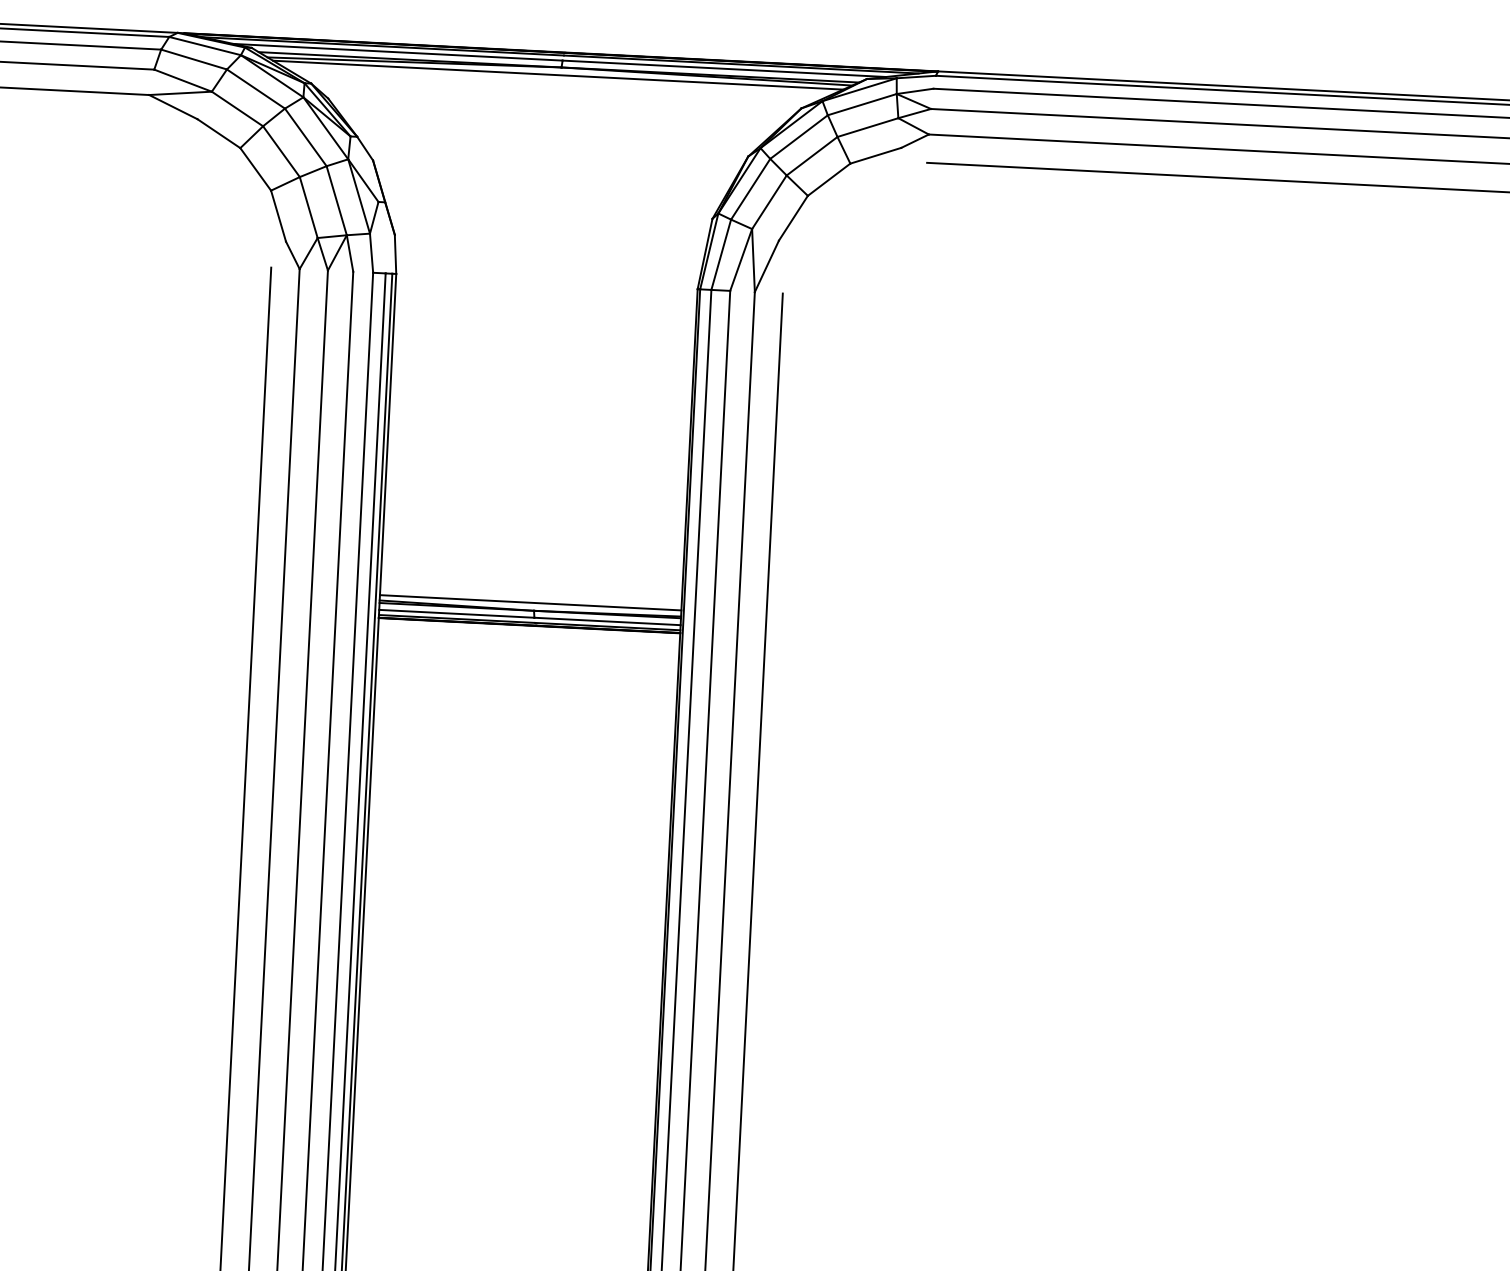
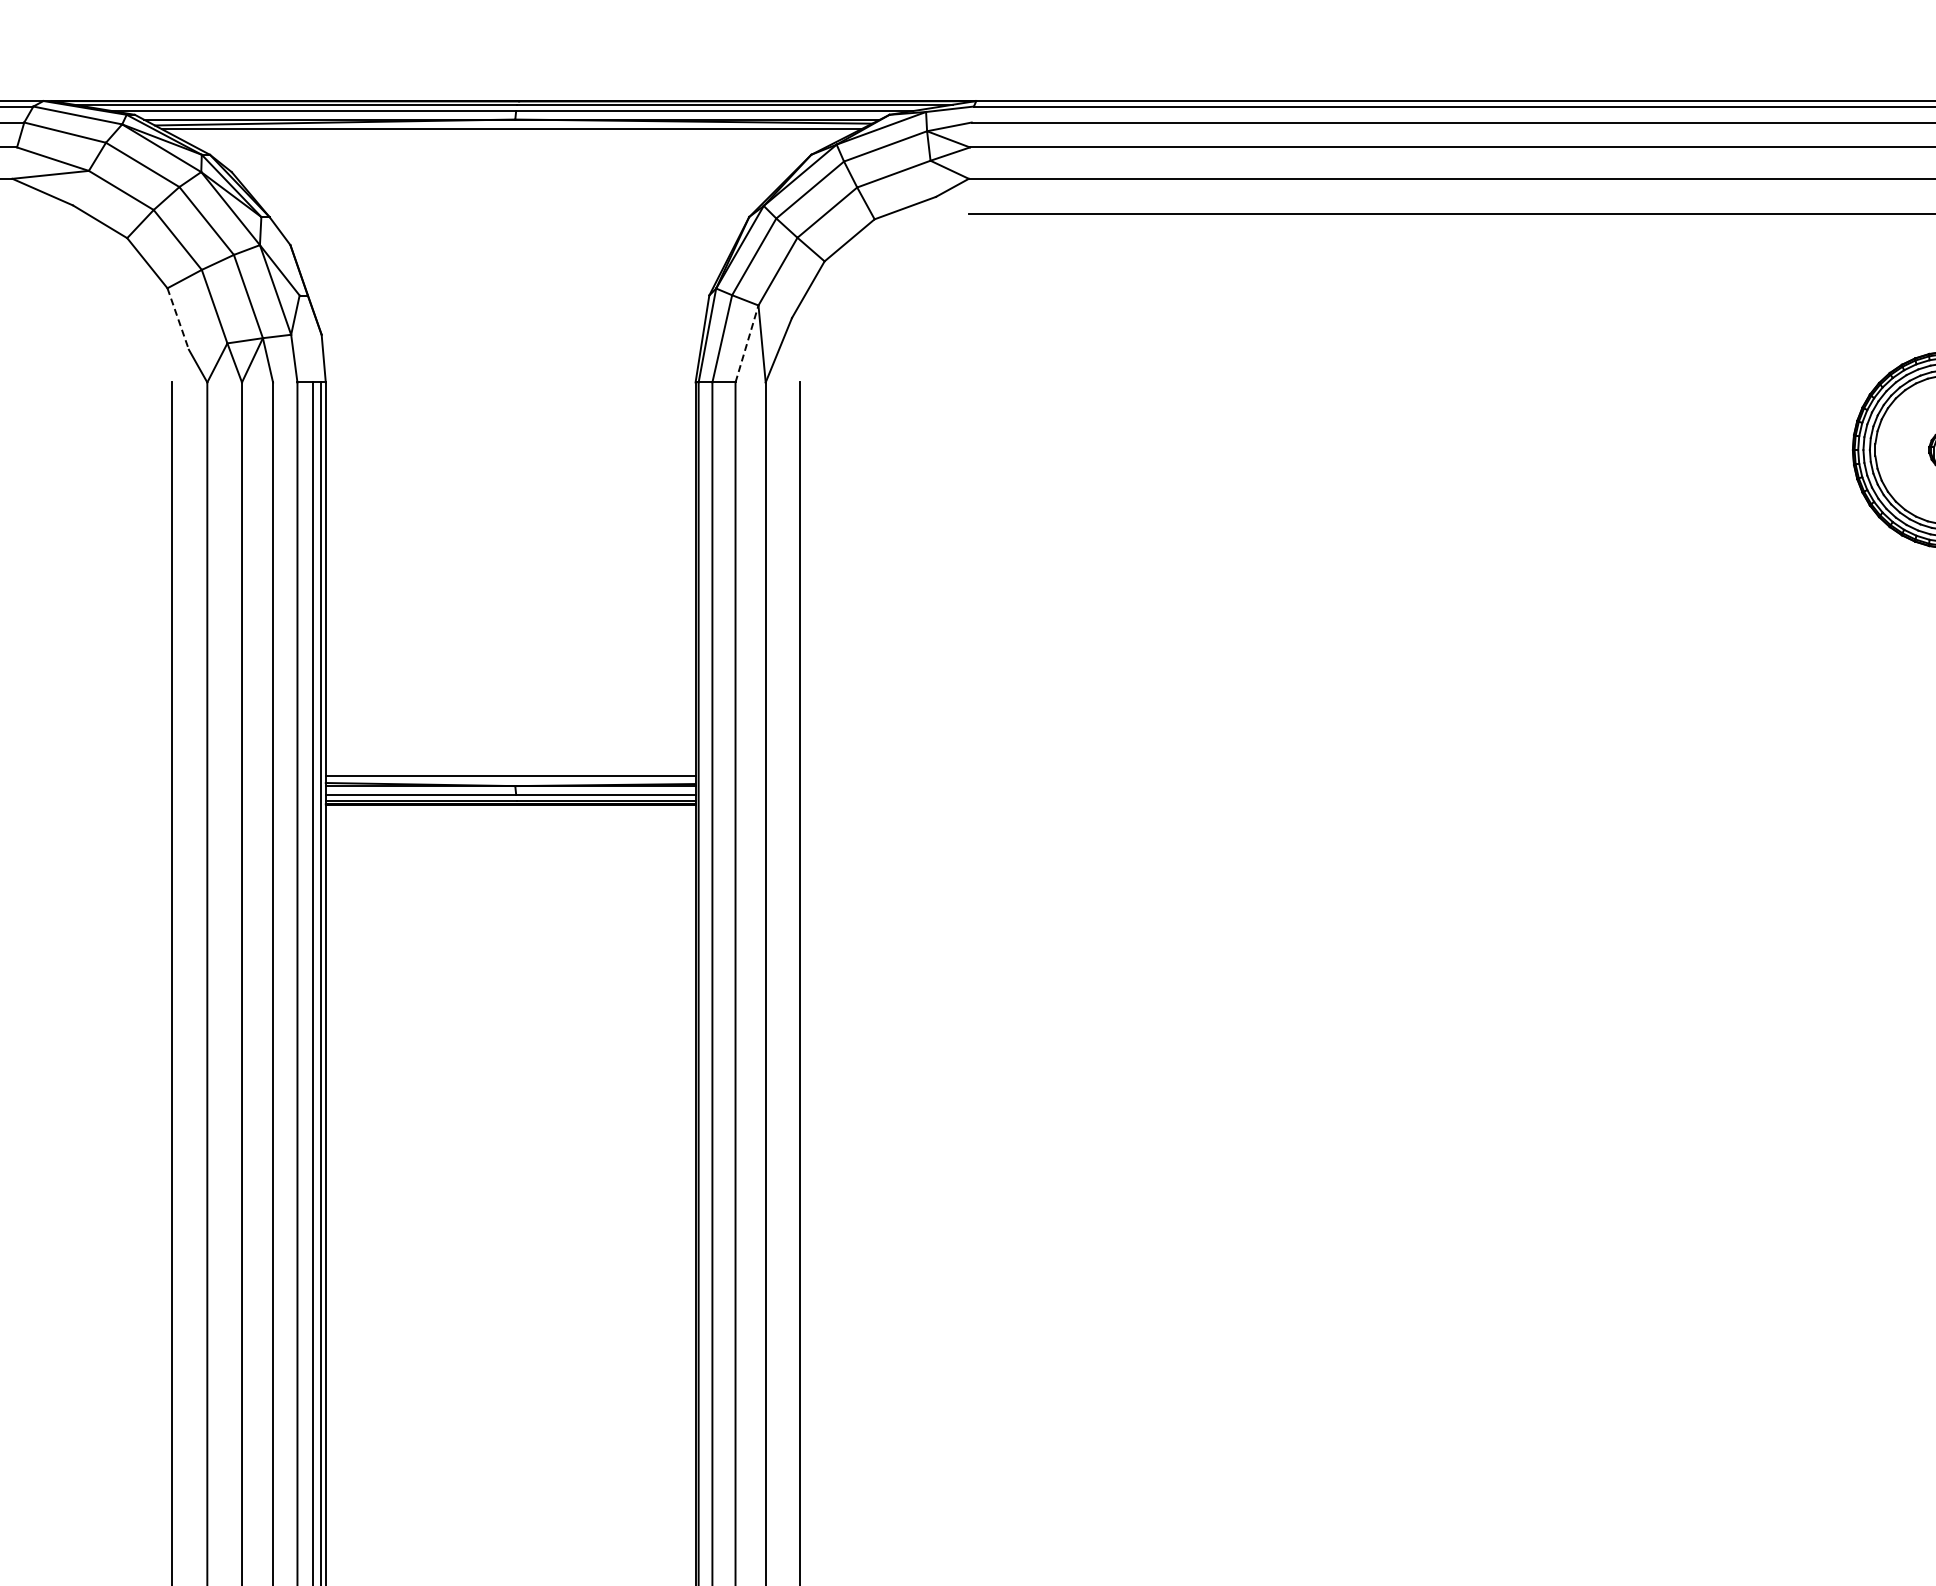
line: (278, 216) -> (178, 319), solid -> dashed
line: (741, 259) -> (747, 343), solid -> dashed

